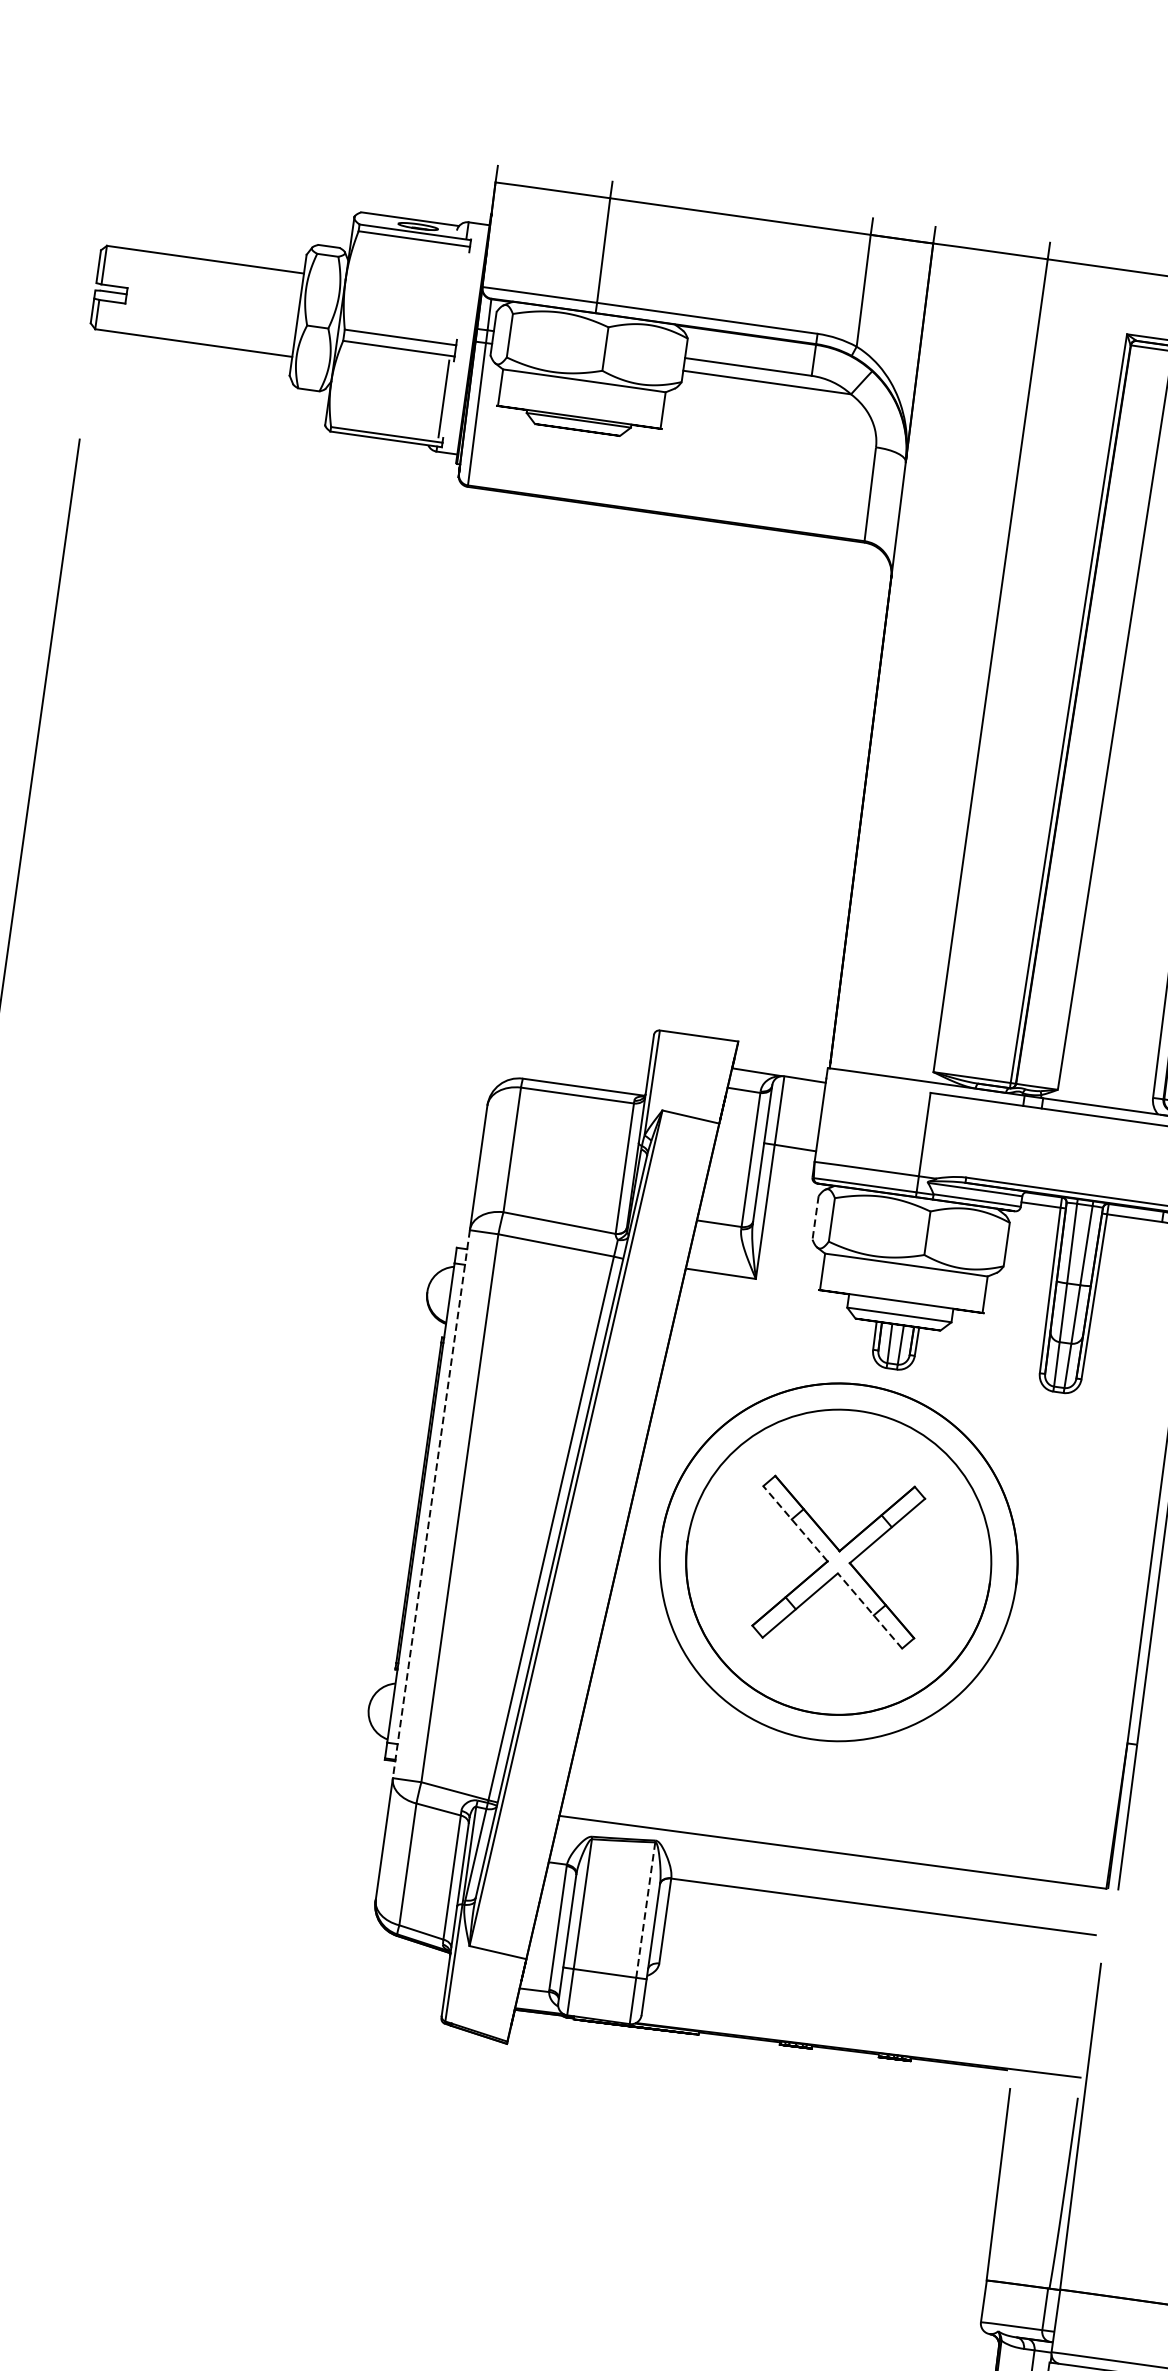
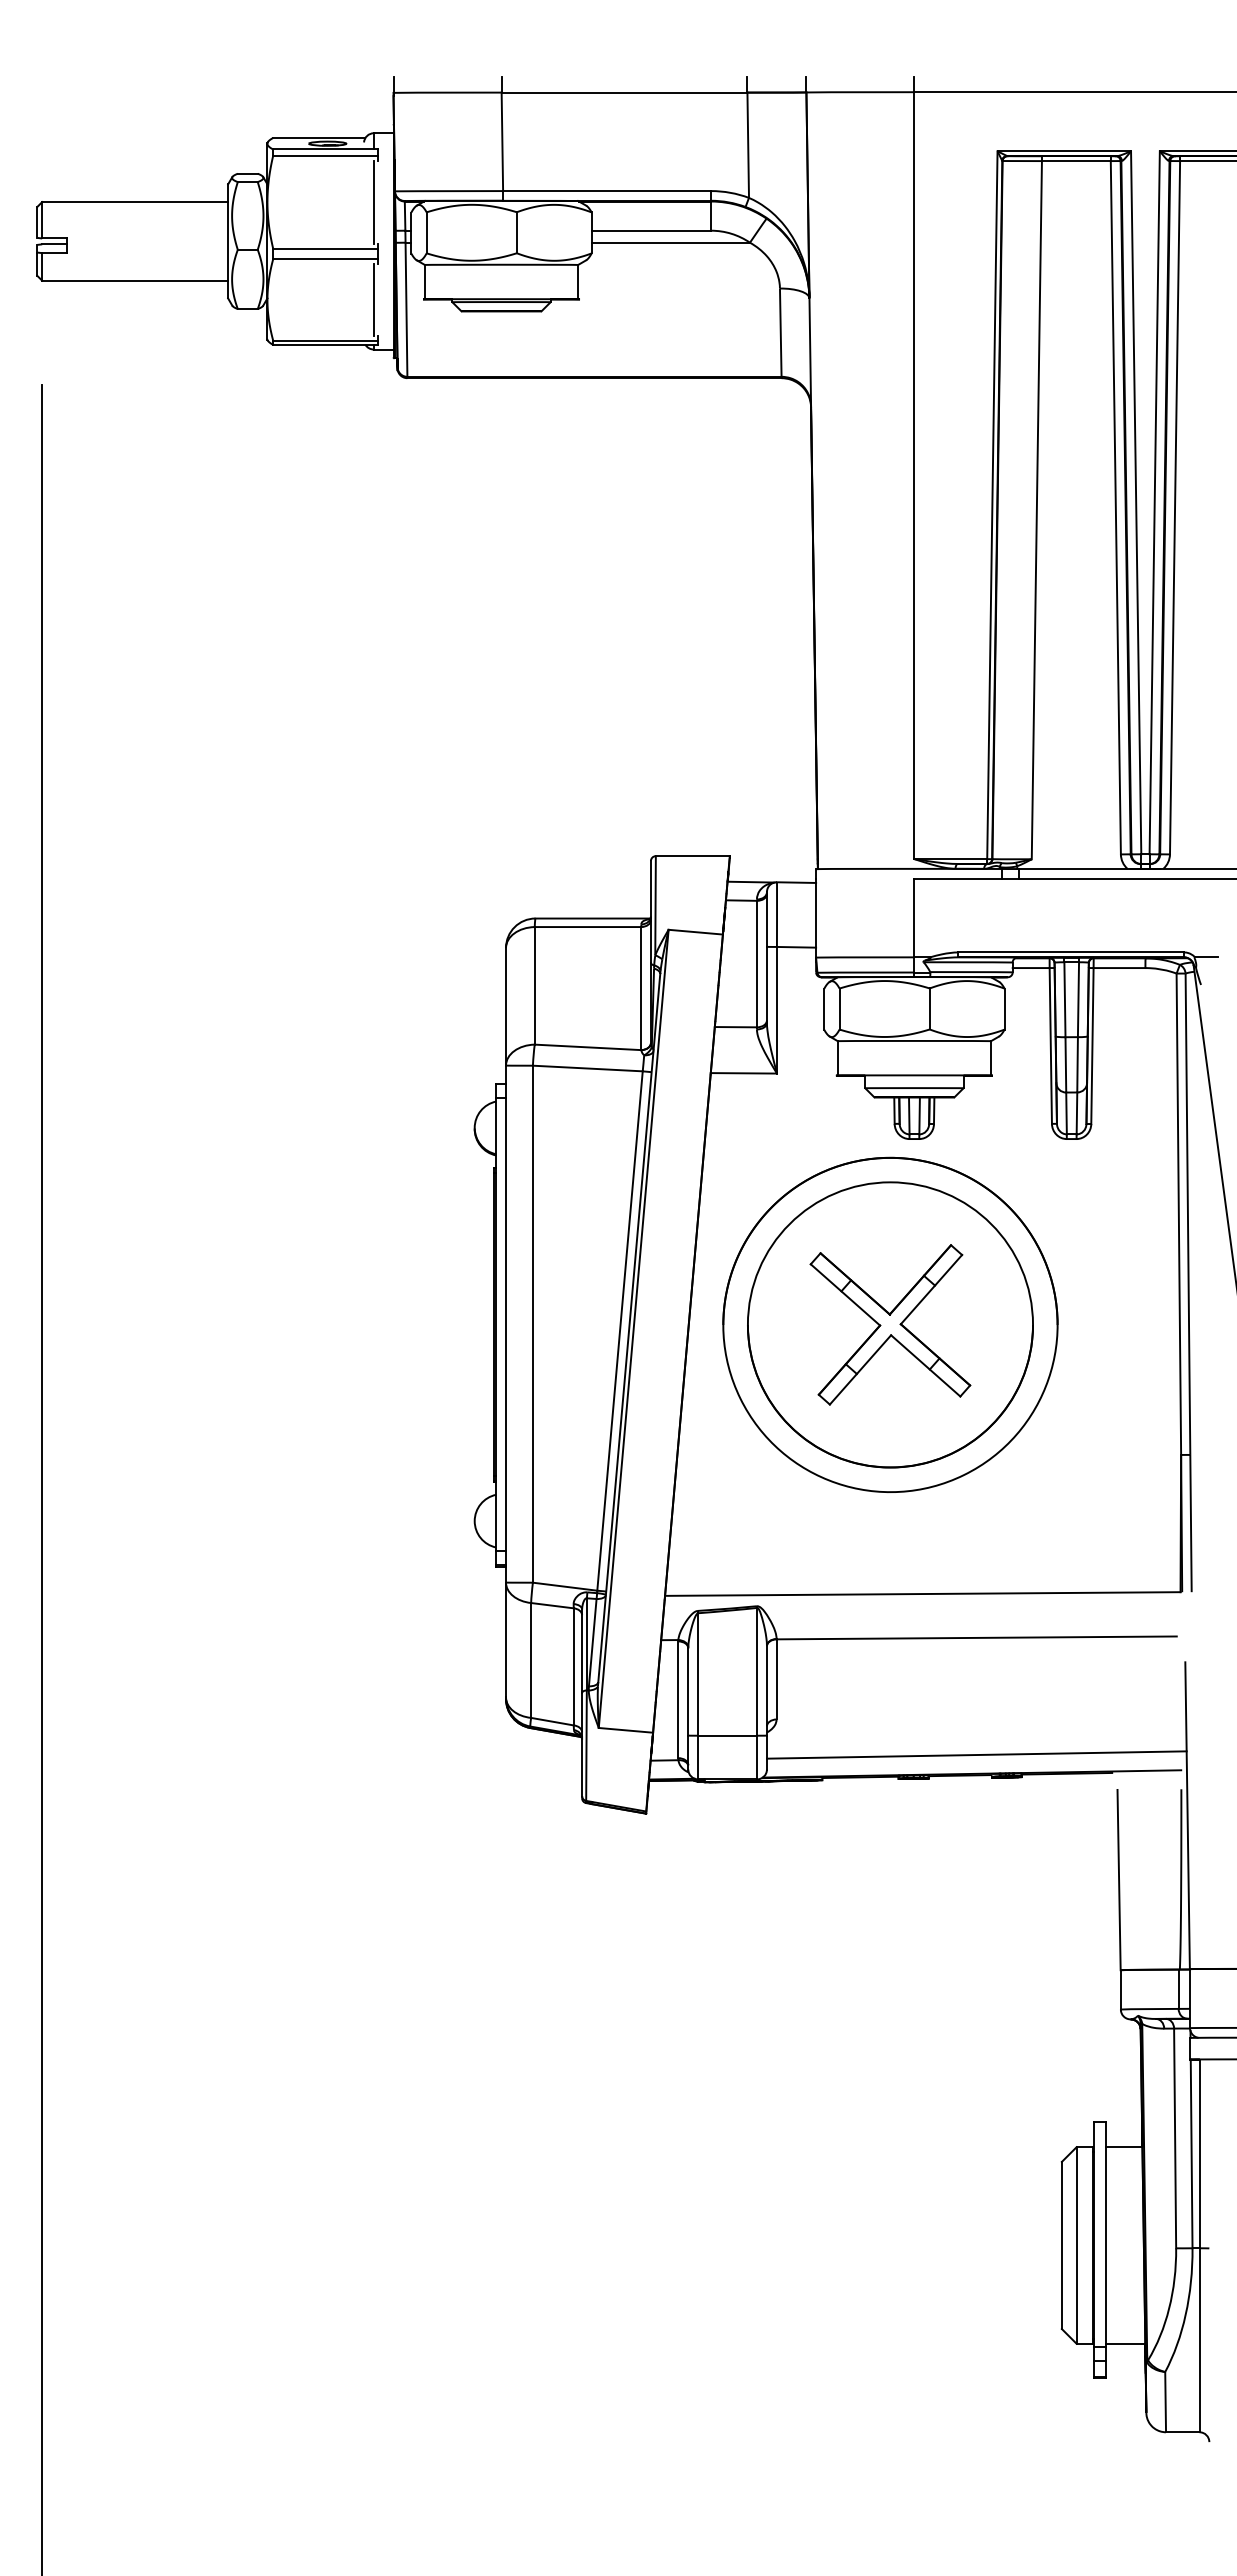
line: (458, 294) -> (373, 201), added
line: (815, 1218) -> (824, 1009), dashed -> solid
line: (431, 1504) -> (506, 1324), dashed -> solid
line: (795, 1523) -> (845, 1294), dashed -> solid
line: (869, 1610) -> (925, 1365), dashed -> solid
line: (646, 1909) -> (757, 1671), dashed -> solid
line: (865, 2030) -> (976, 1754), added

